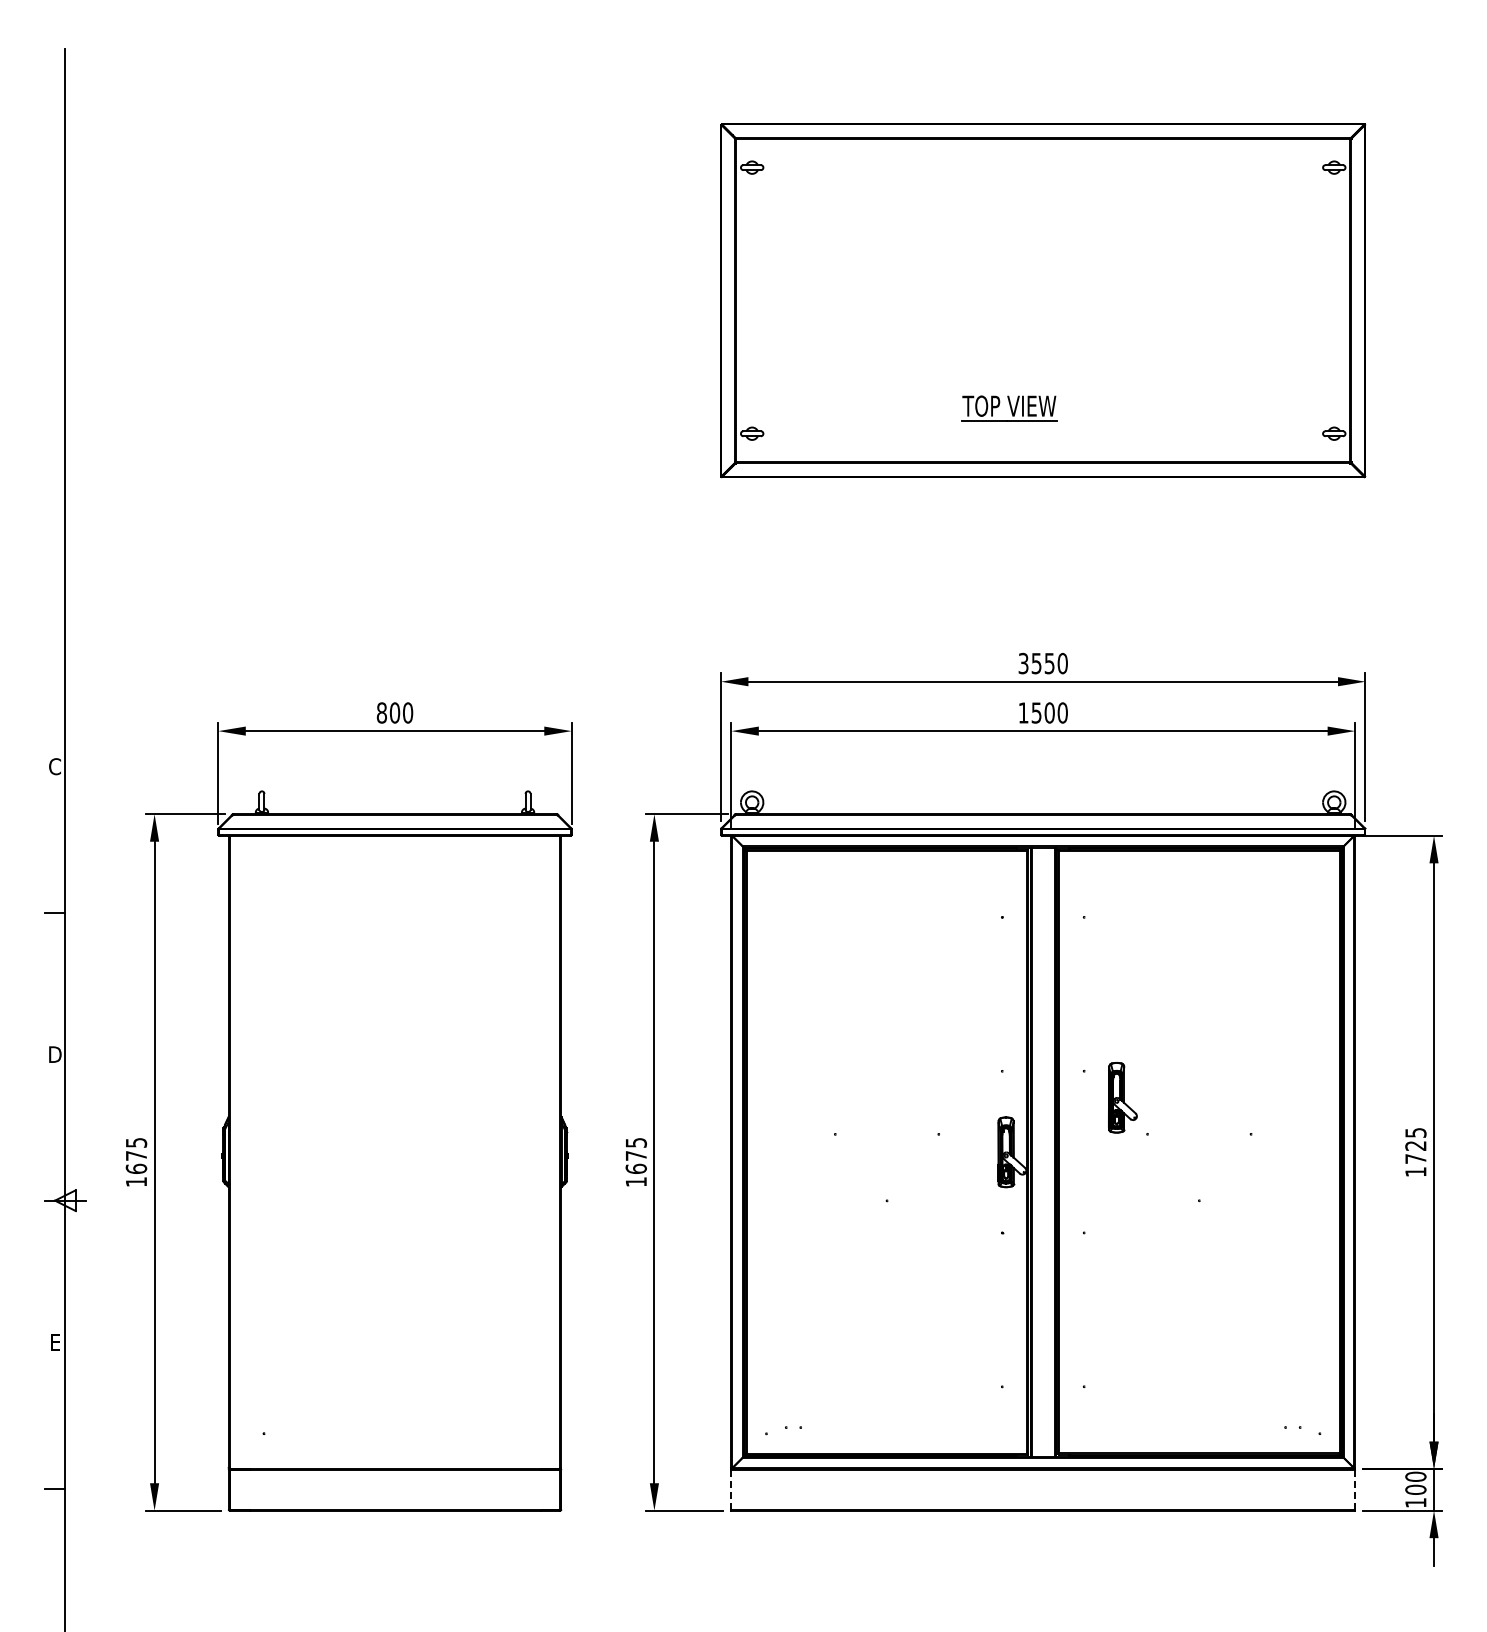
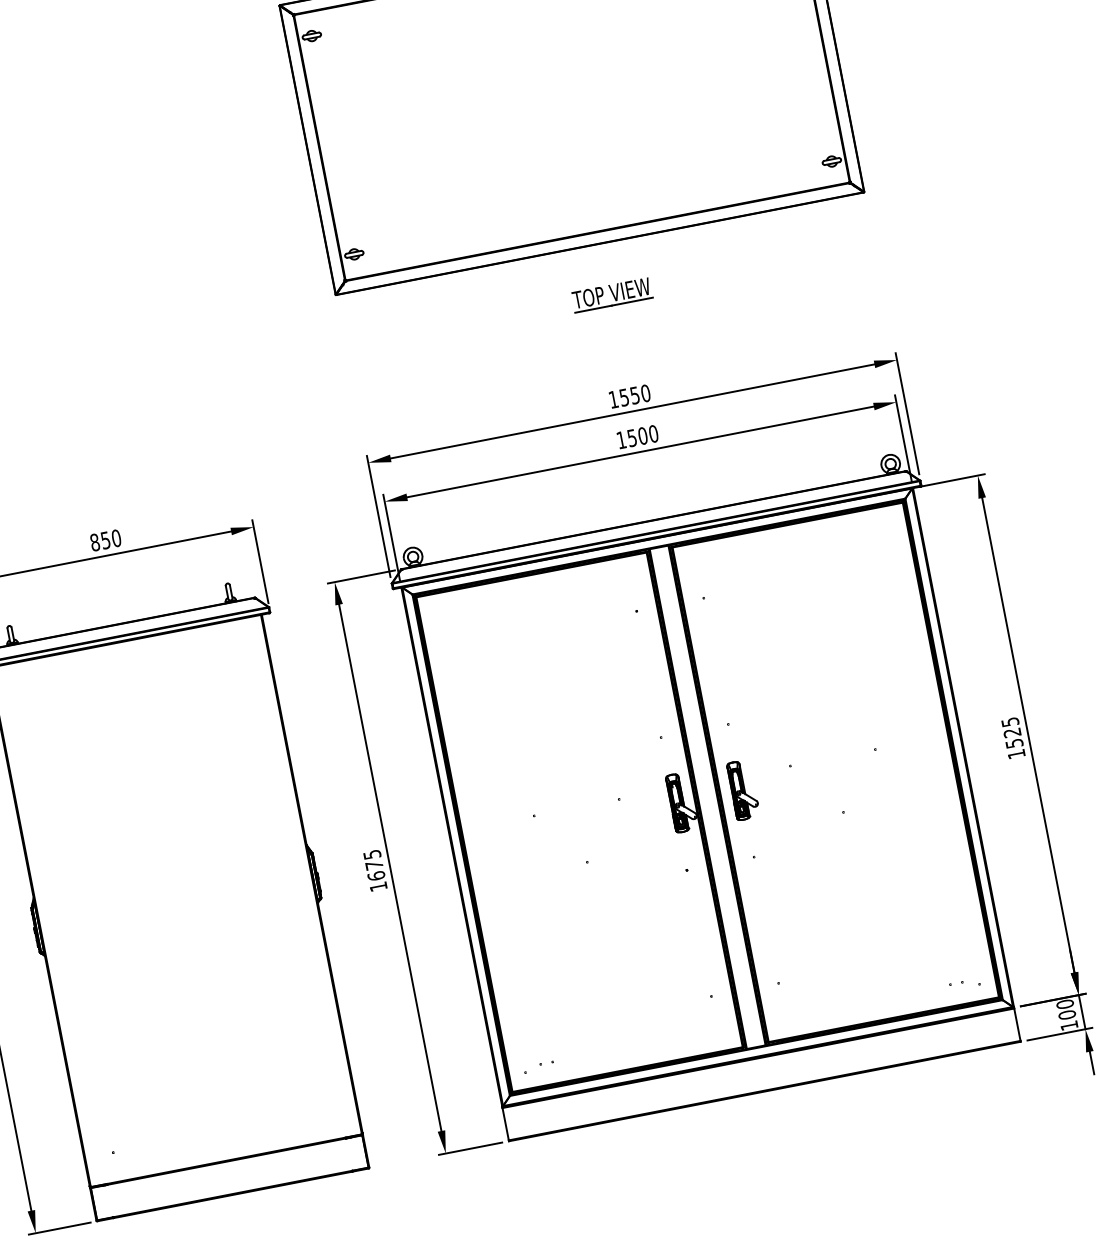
part: (1009, 408) -> (611, 295), moved
text: (1023, 663) -> (613, 399), 3550 -> 1550
text: (394, 712) -> (105, 540), 800 -> 850
part: (1122, 1097) -> (743, 789), moved
text: (1415, 1158) -> (1014, 743), 1725 -> 1525
line: (731, 1489) -> (505, 1123), dashed -> solid
line: (1355, 1489) -> (1017, 1024), dashed -> solid

